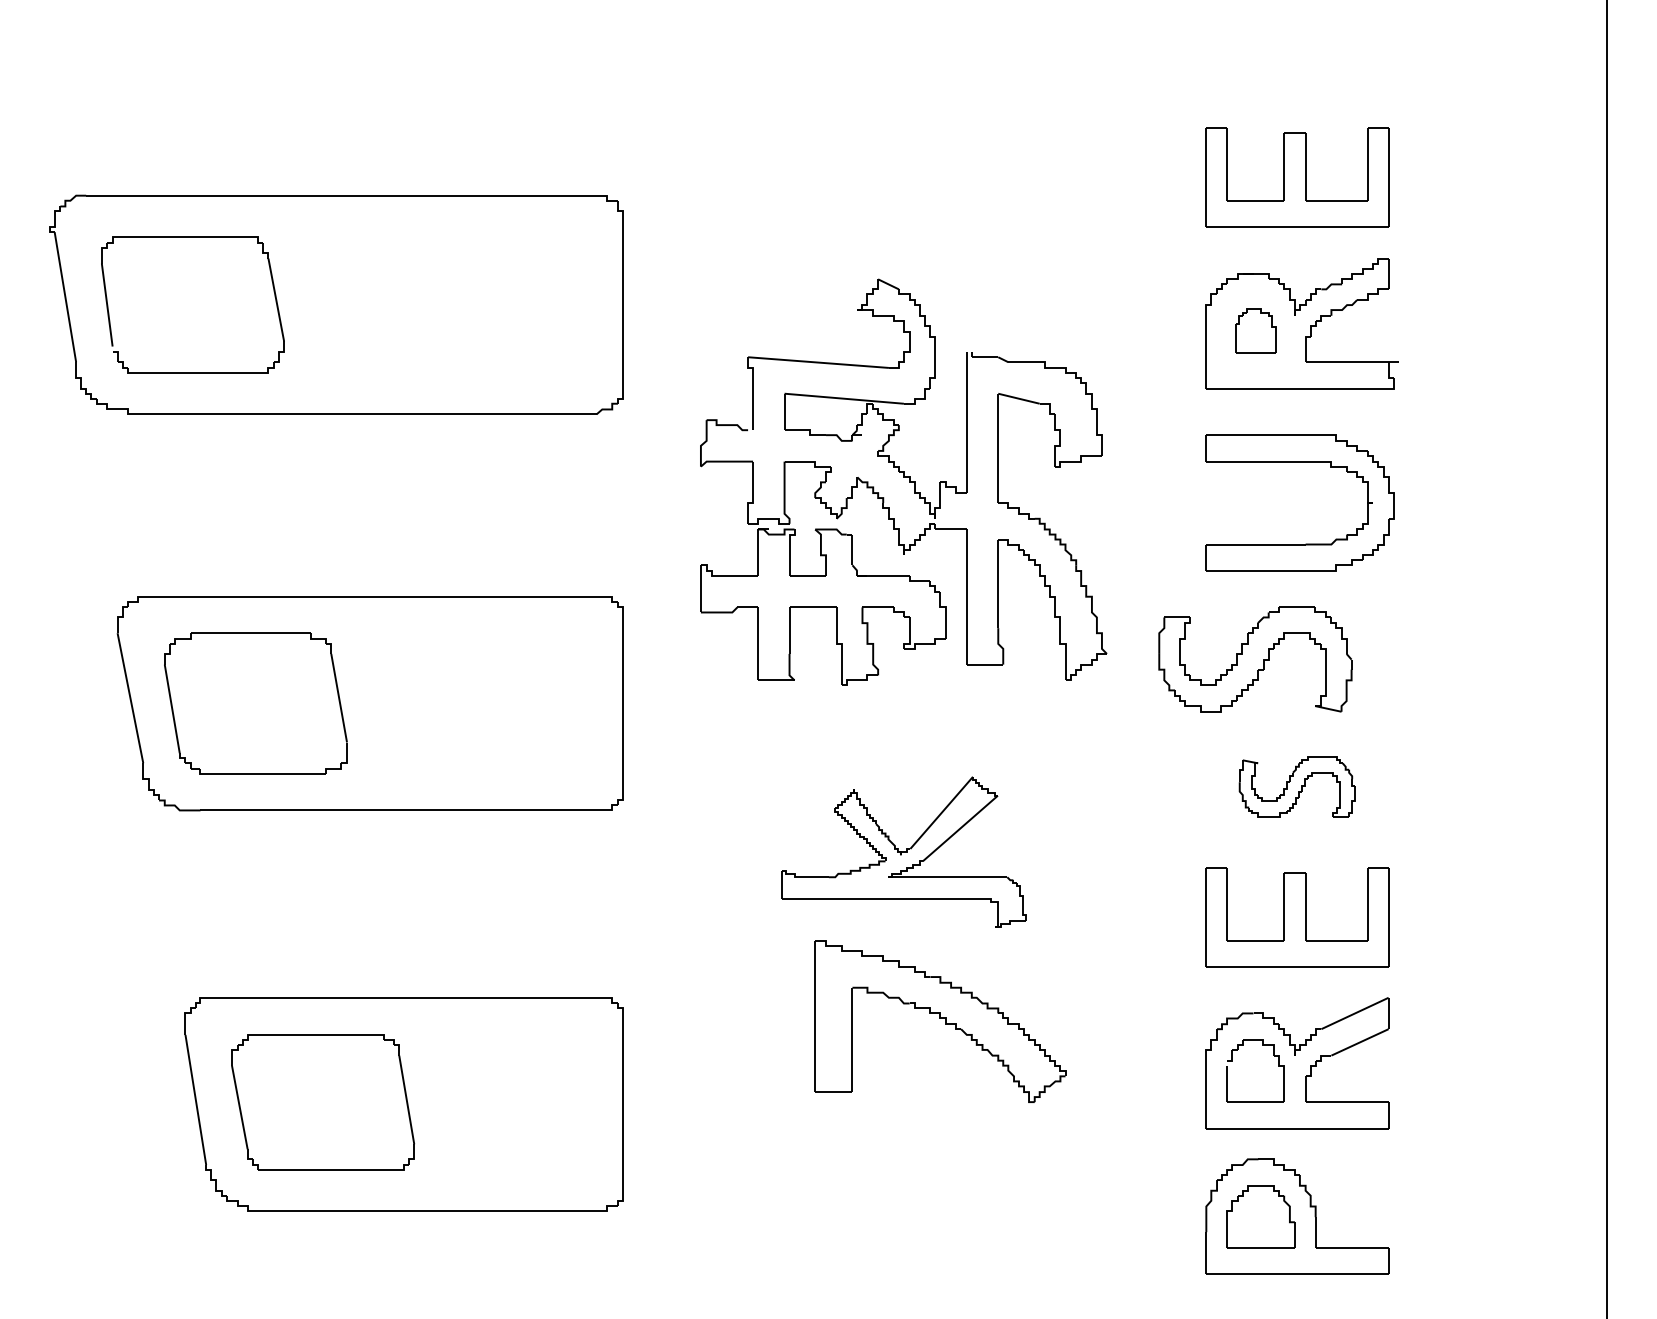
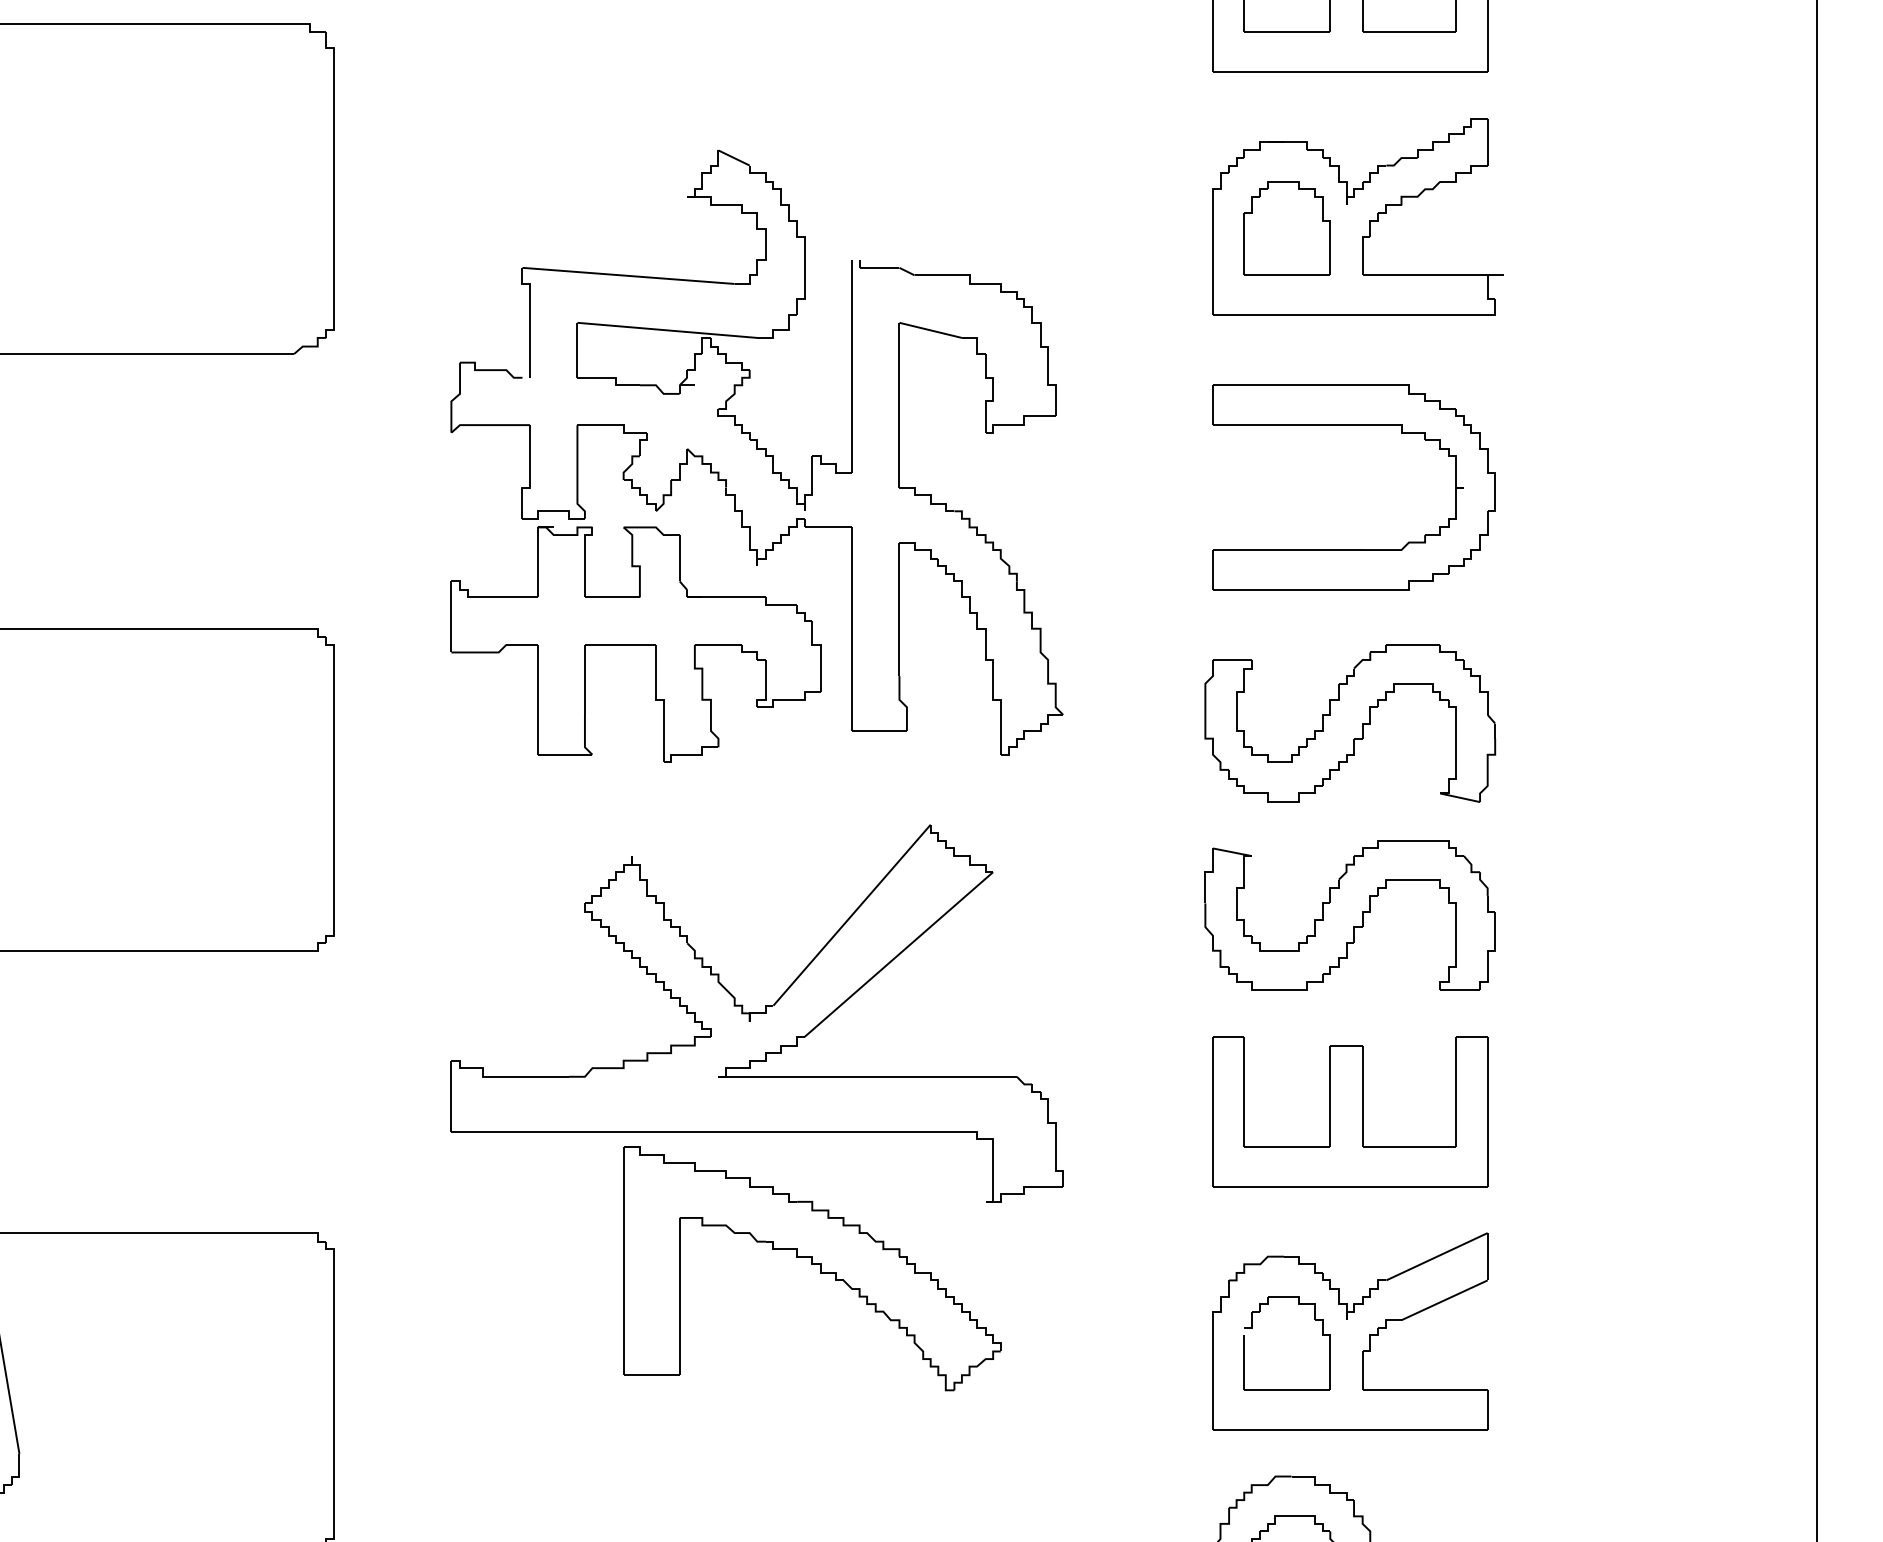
part: (1255, 330) -> (1287, 227), size x1.43
part: (1255, 659) -> (1350, 723), moved
part: (1297, 786) -> (1350, 914), size x1.67
part: (903, 851) -> (756, 1012), size x1.67

